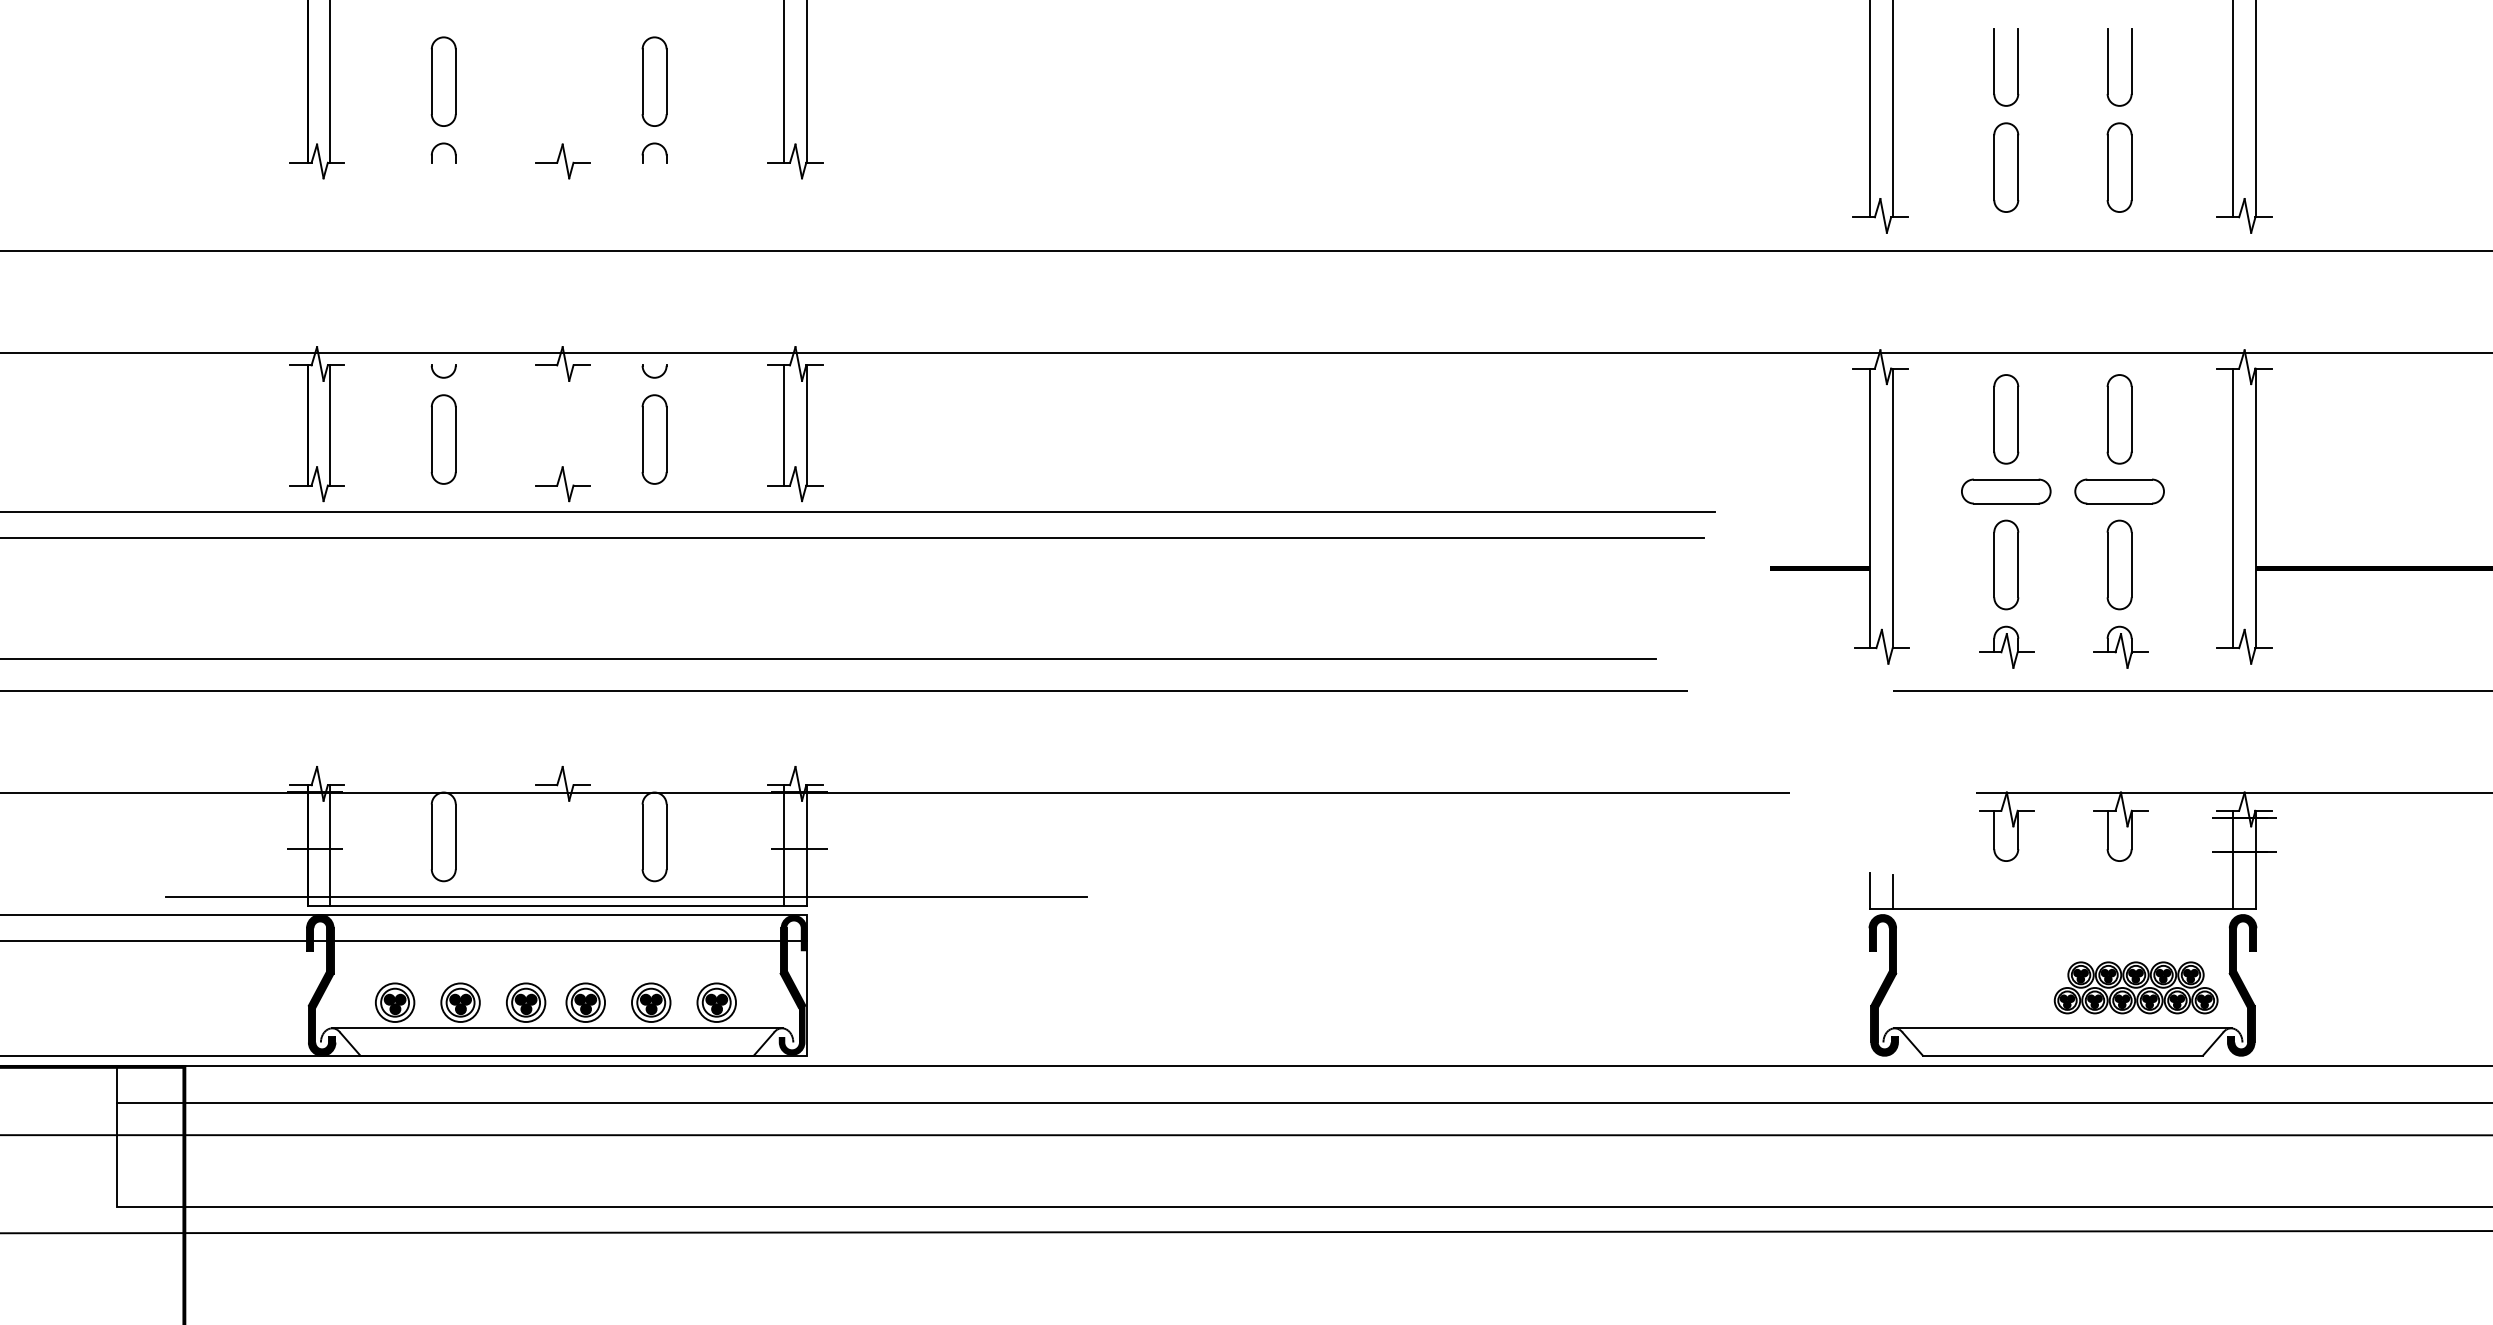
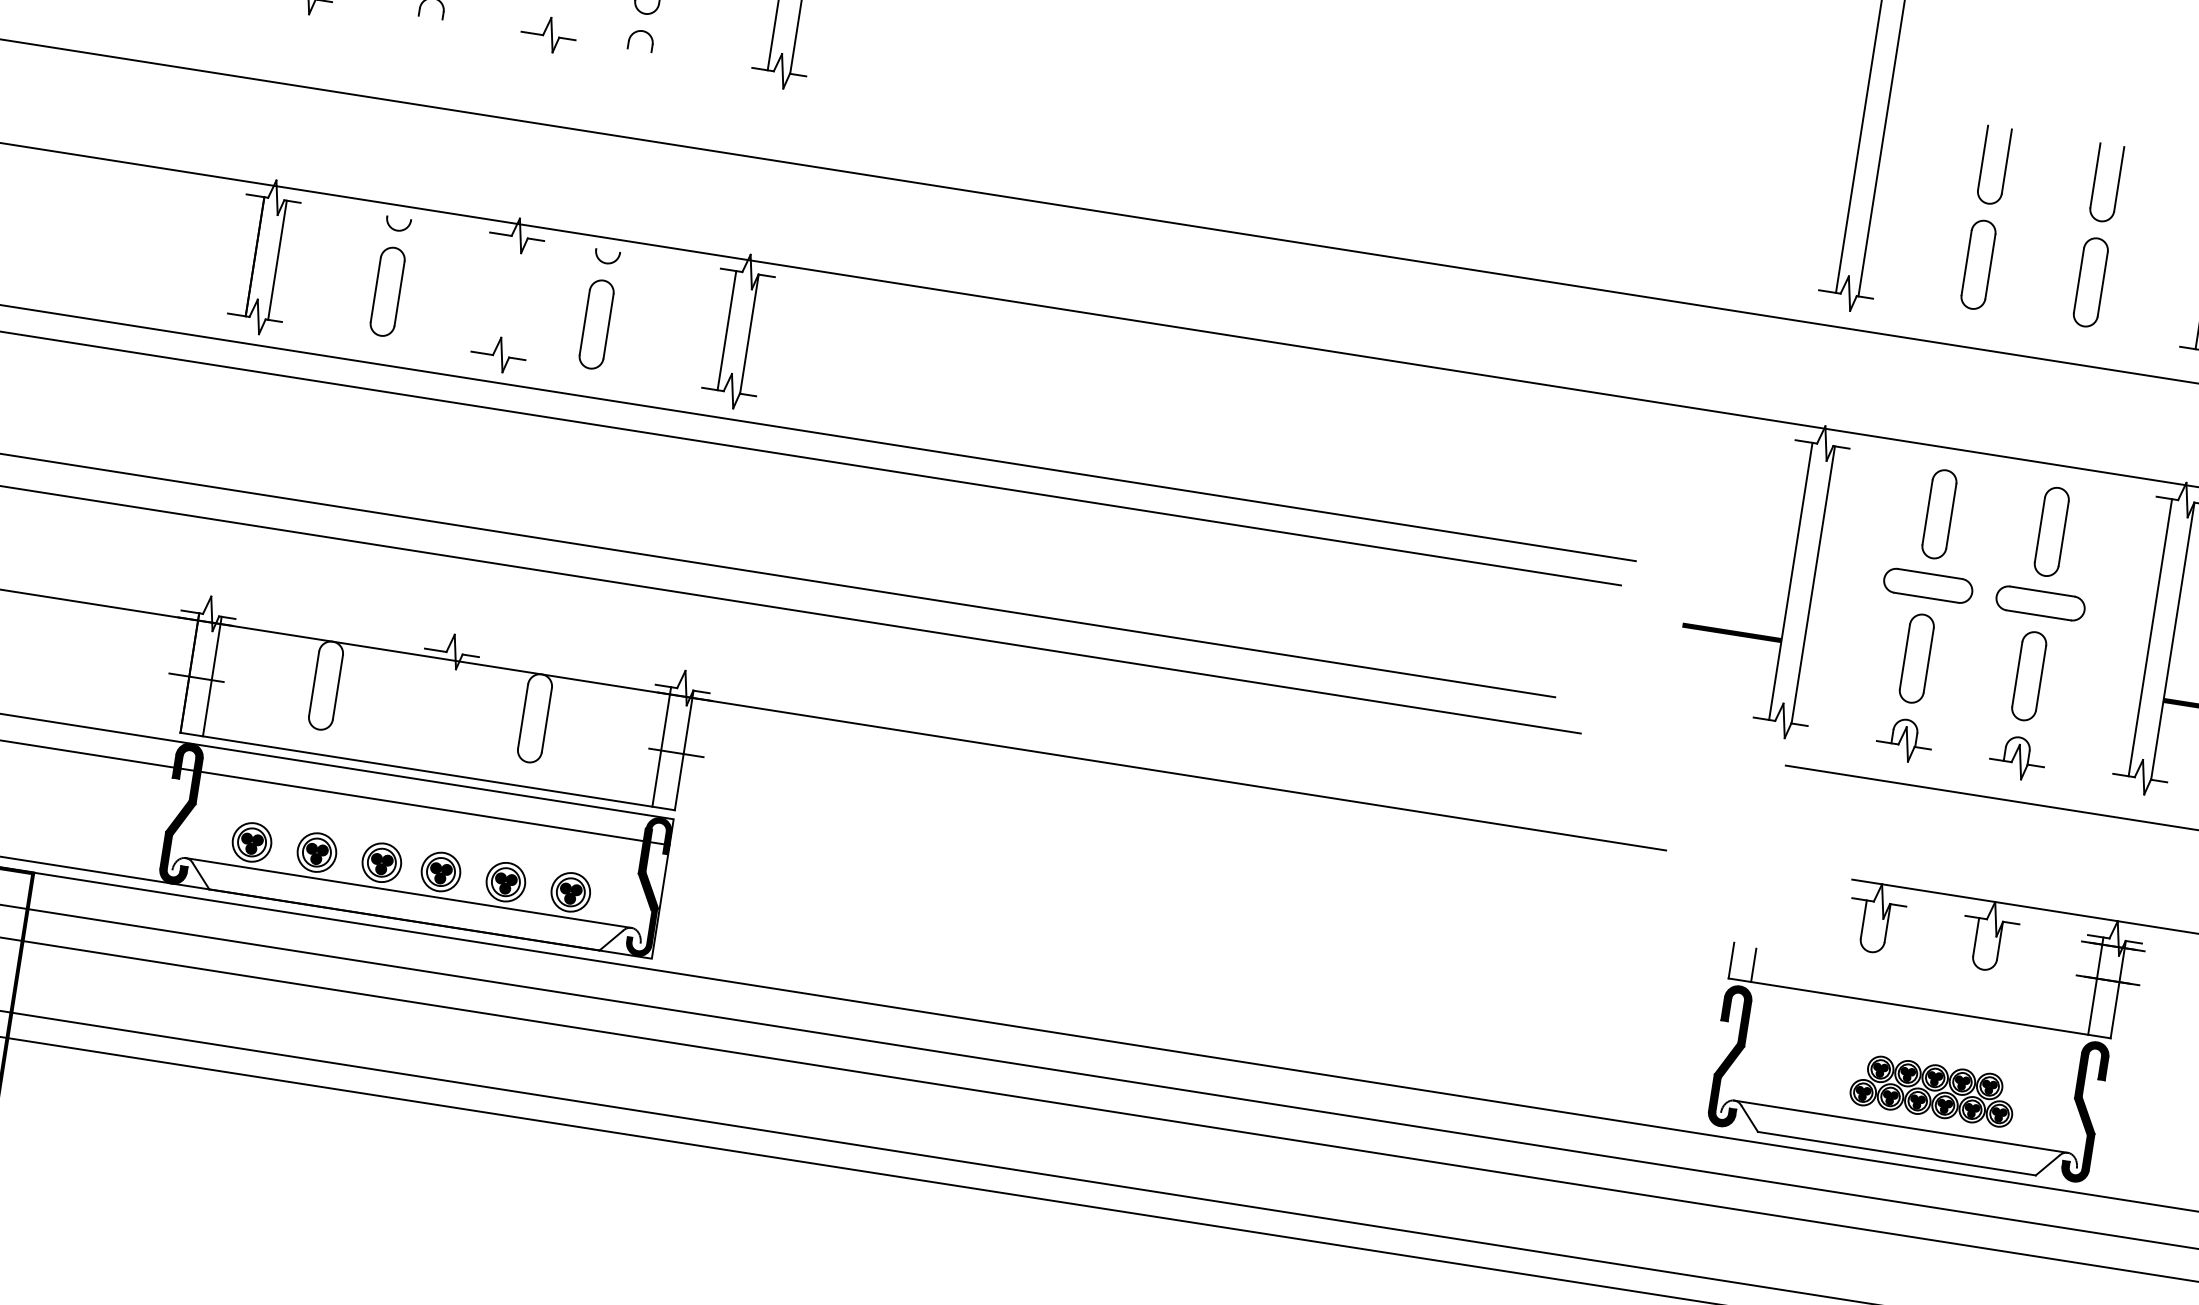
line: (626, 896) -> (497, 773), removed
part: (2135, 987) -> (1932, 1090), moved

